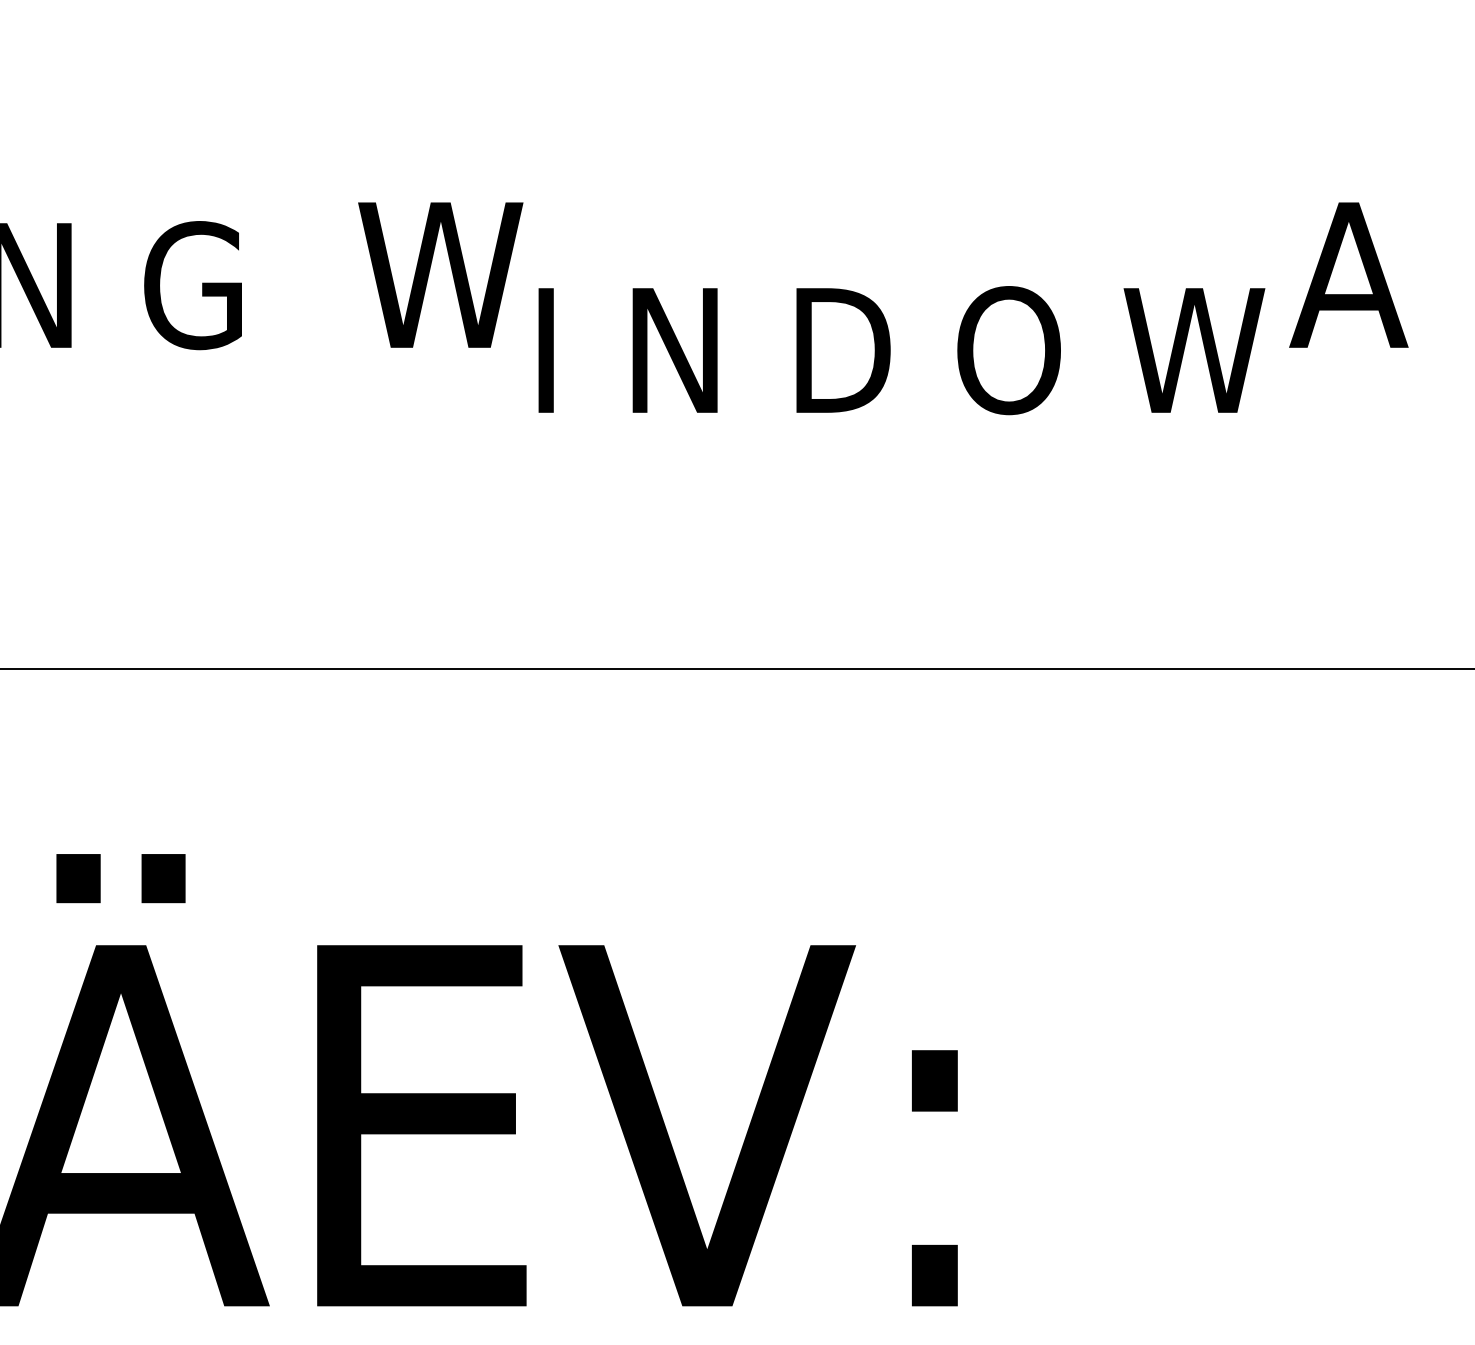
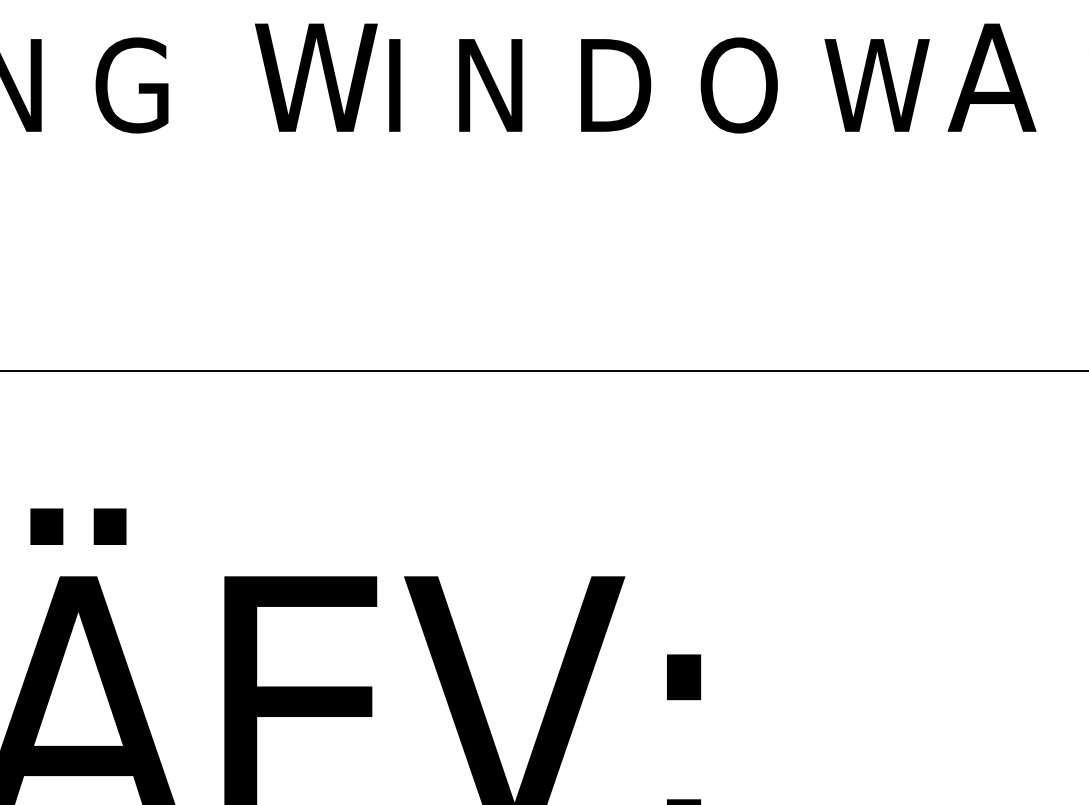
text: (901, 350) -> (659, 85), moved

